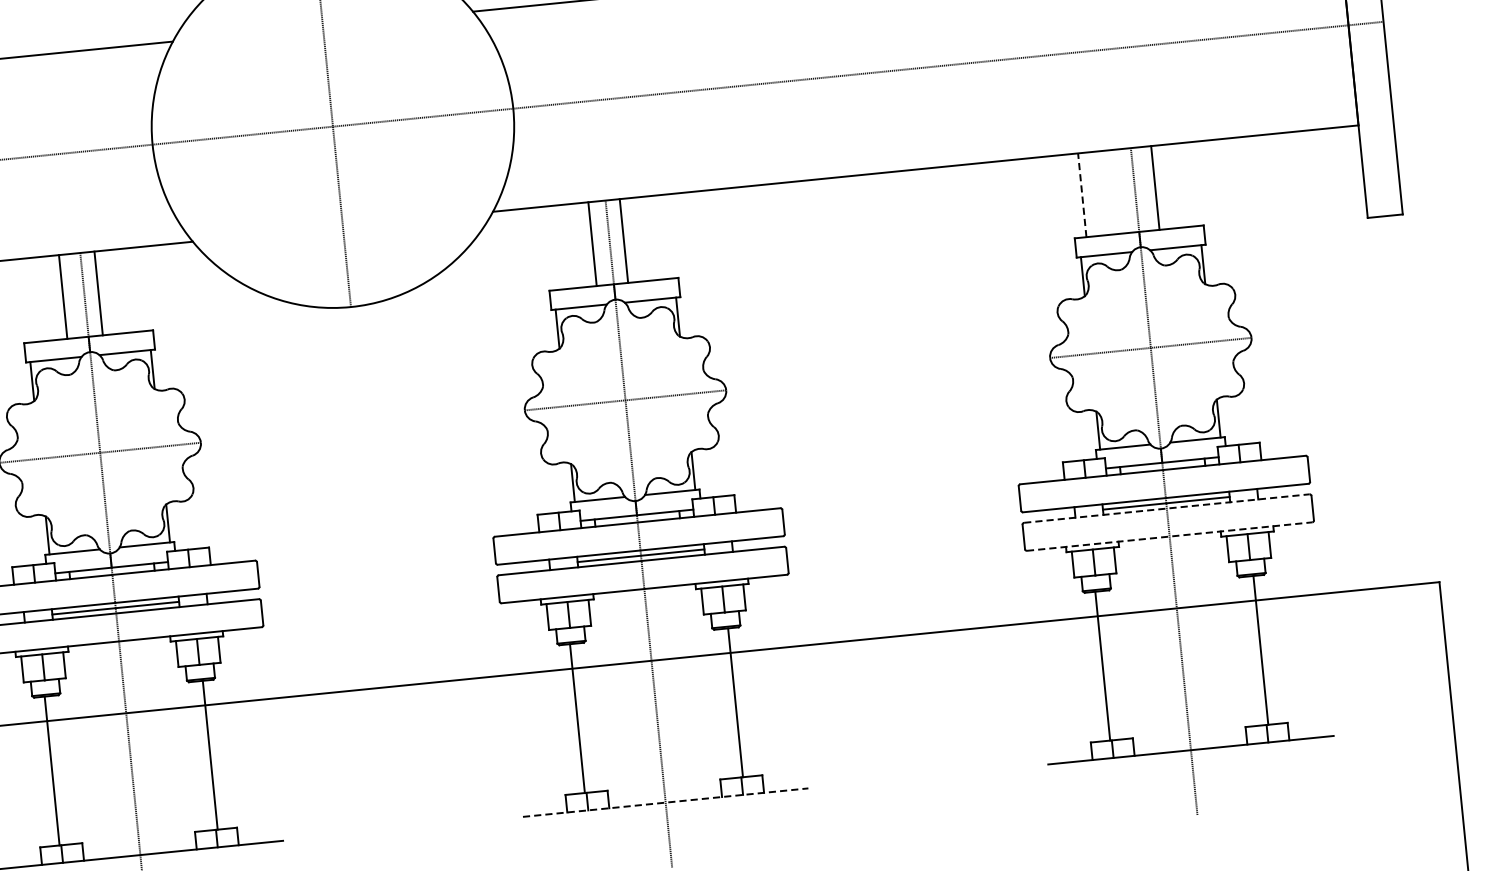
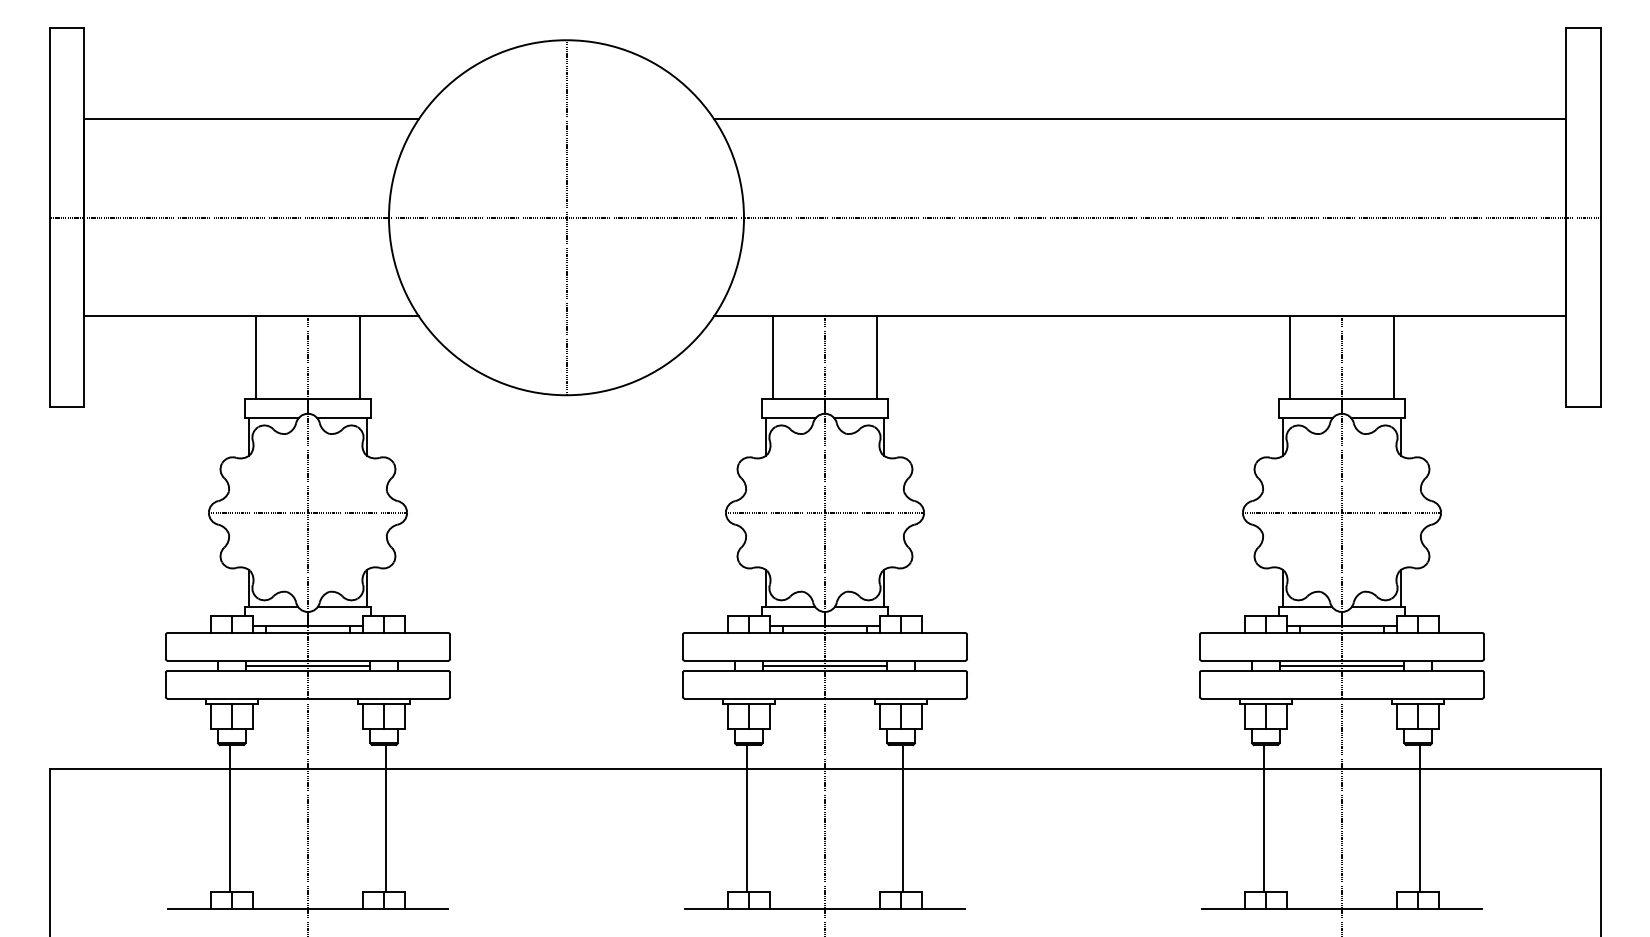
line: (1154, 188) -> (1393, 357), moved
line: (1082, 194) -> (1290, 356), dashed -> solid
line: (623, 241) -> (876, 357), moved
line: (593, 244) -> (773, 357), moved
line: (98, 293) -> (359, 357), moved
line: (63, 296) -> (256, 357), moved
line: (1167, 508) -> (1342, 670), dashed -> solid
line: (1170, 536) -> (1342, 698), dashed -> solid
line: (666, 802) -> (825, 908), dashed -> solid

